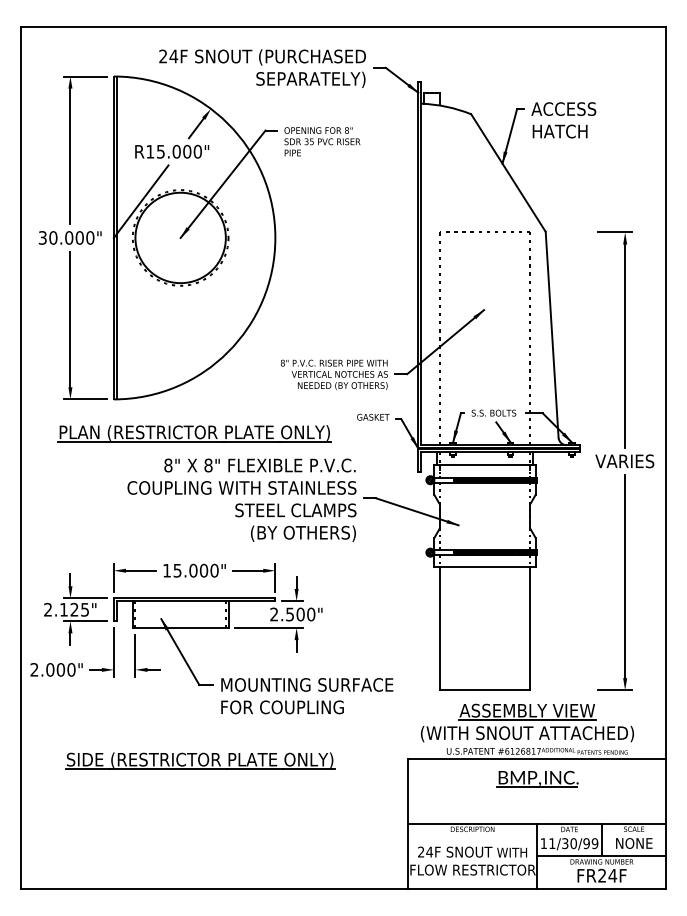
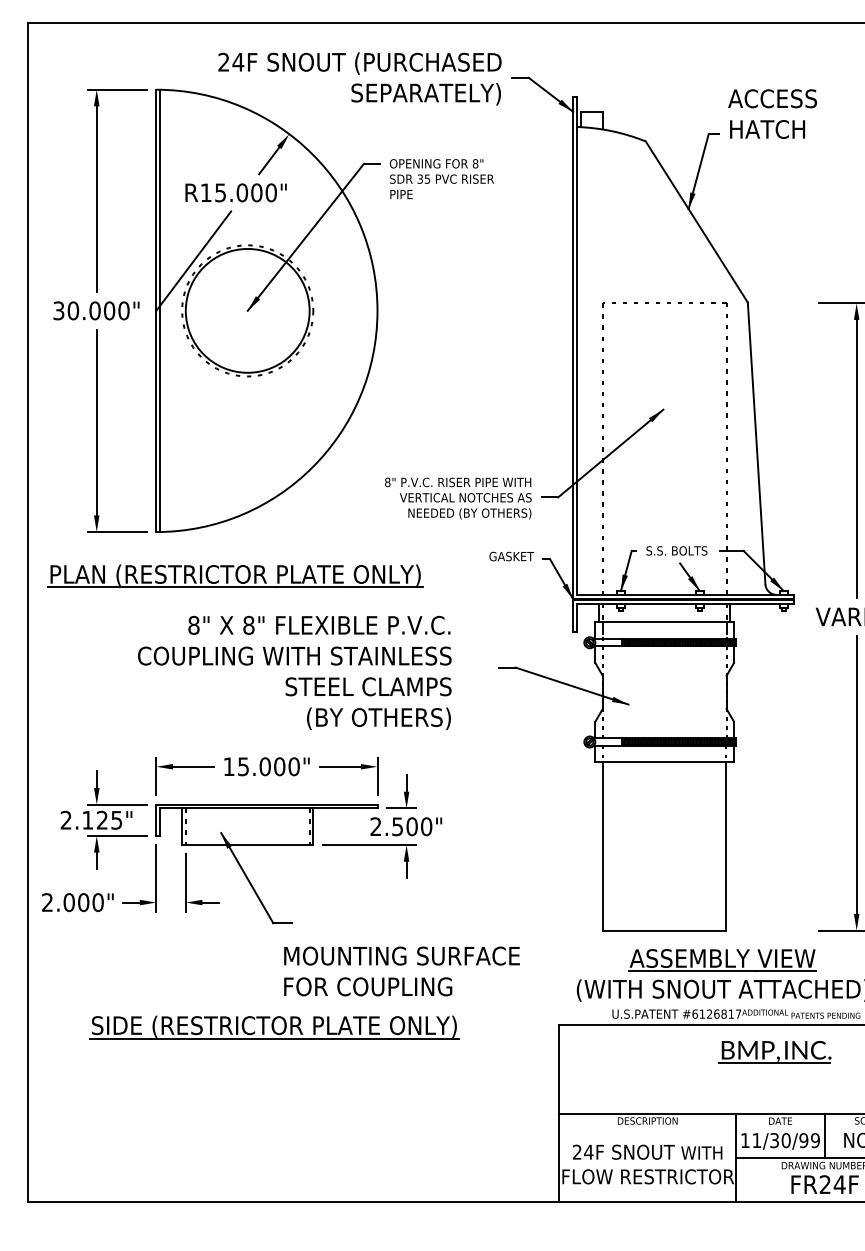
text: (563, 120) -> (772, 114), moved
part: (194, 433) -> (235, 576), moved
text: (241, 499) -> (294, 671), moved
text: (307, 696) -> (402, 971), moved
part: (537, 778) -> (774, 1051), moved

